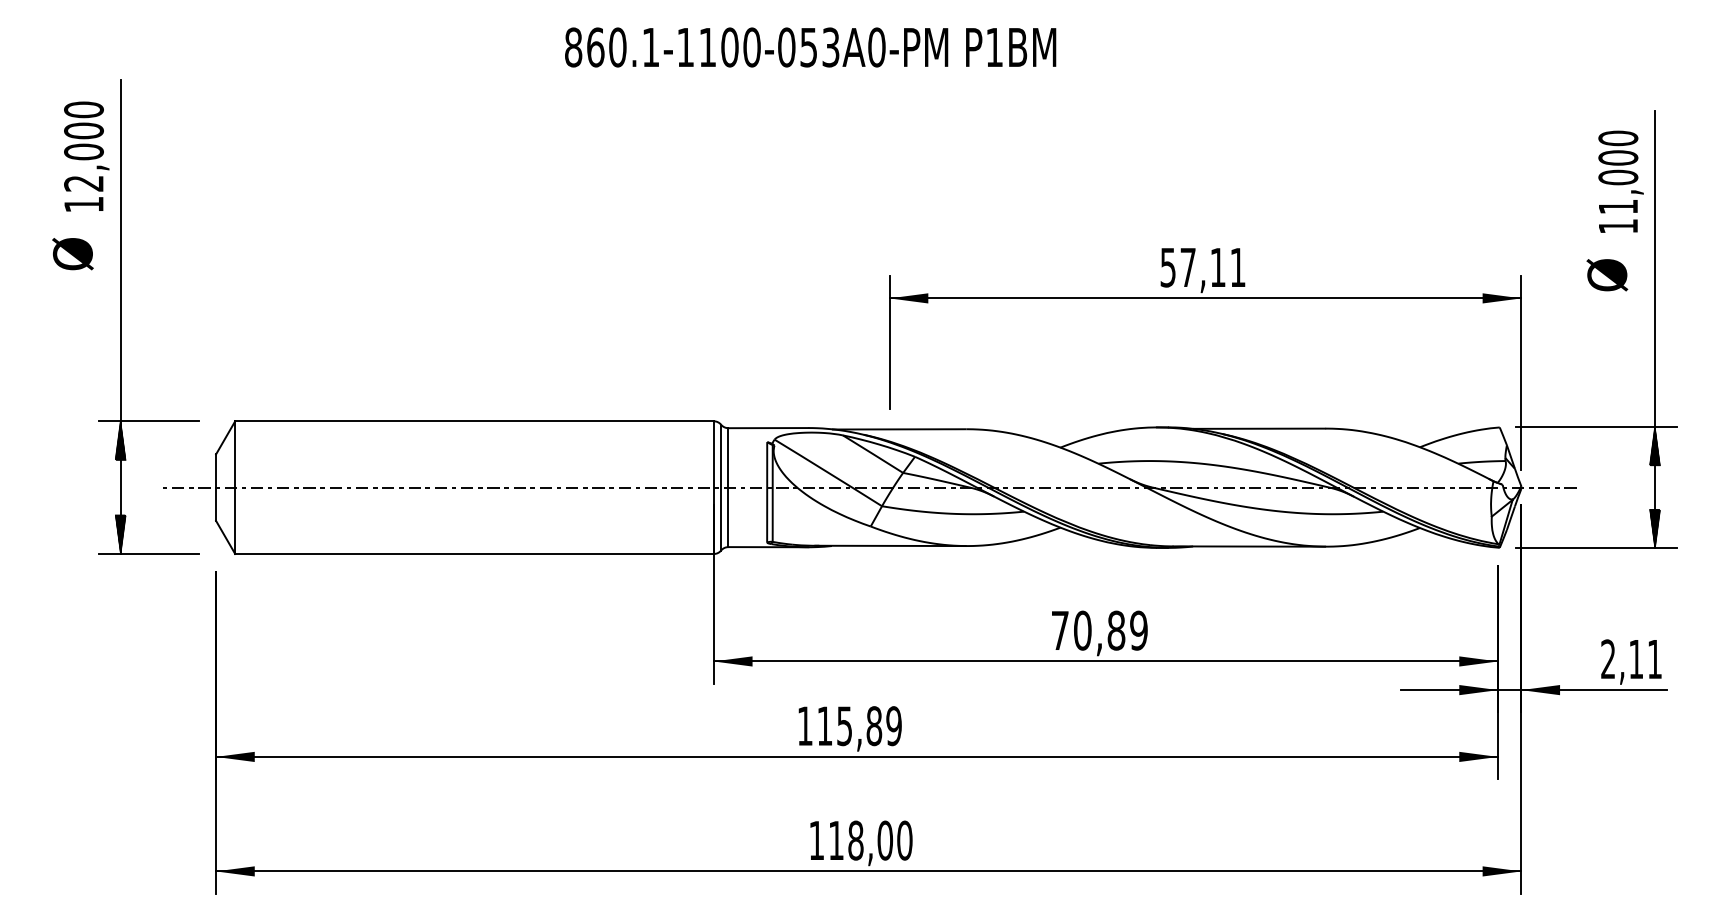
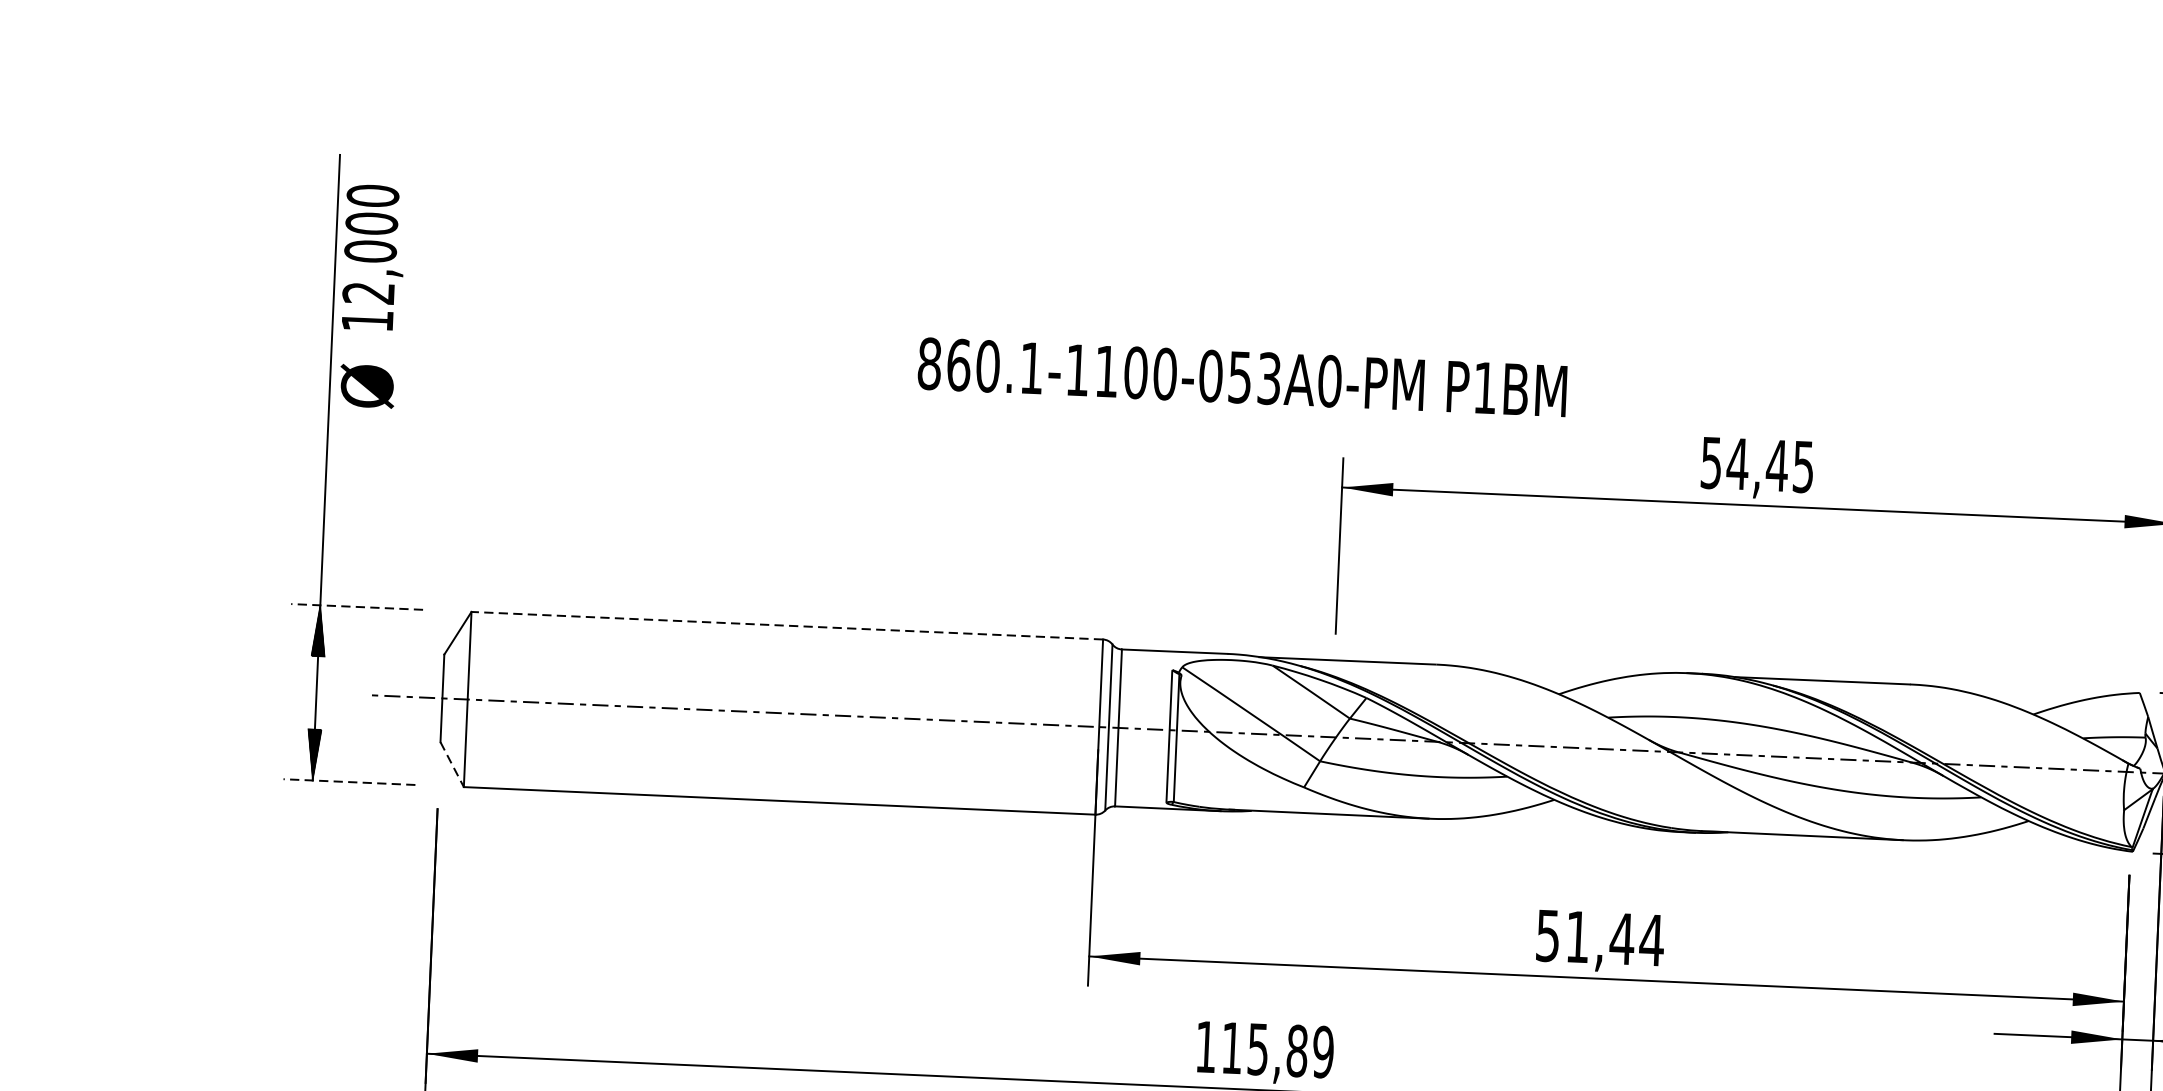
text: (810, 47) -> (1242, 377), moved
text: (86, 156) -> (373, 257), moved
text: (72, 254) -> (366, 386), moved
text: (1212, 267) -> (1769, 465), 57,11 -> 54,45
line: (148, 421) -> (357, 607), solid -> dashed
line: (474, 421) -> (787, 626), solid -> dashed
line: (225, 537) -> (452, 764), solid -> dashed
line: (148, 554) -> (349, 782), solid -> dashed
text: (1099, 630) -> (1599, 937), 70,89 -> 51,44

